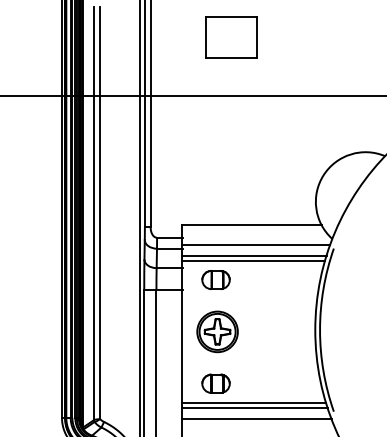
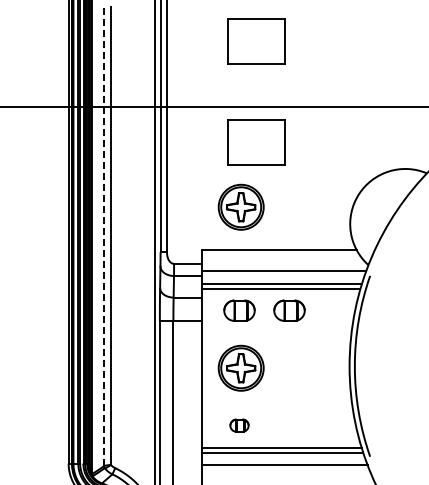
part: (231, 128) -> (256, 142), added
part: (216, 186) -> (240, 206), added
line: (94, 213) -> (104, 237), solid -> dashed
part: (261, 279) -> (289, 310), added
part: (216, 383) -> (239, 425), size x0.6

